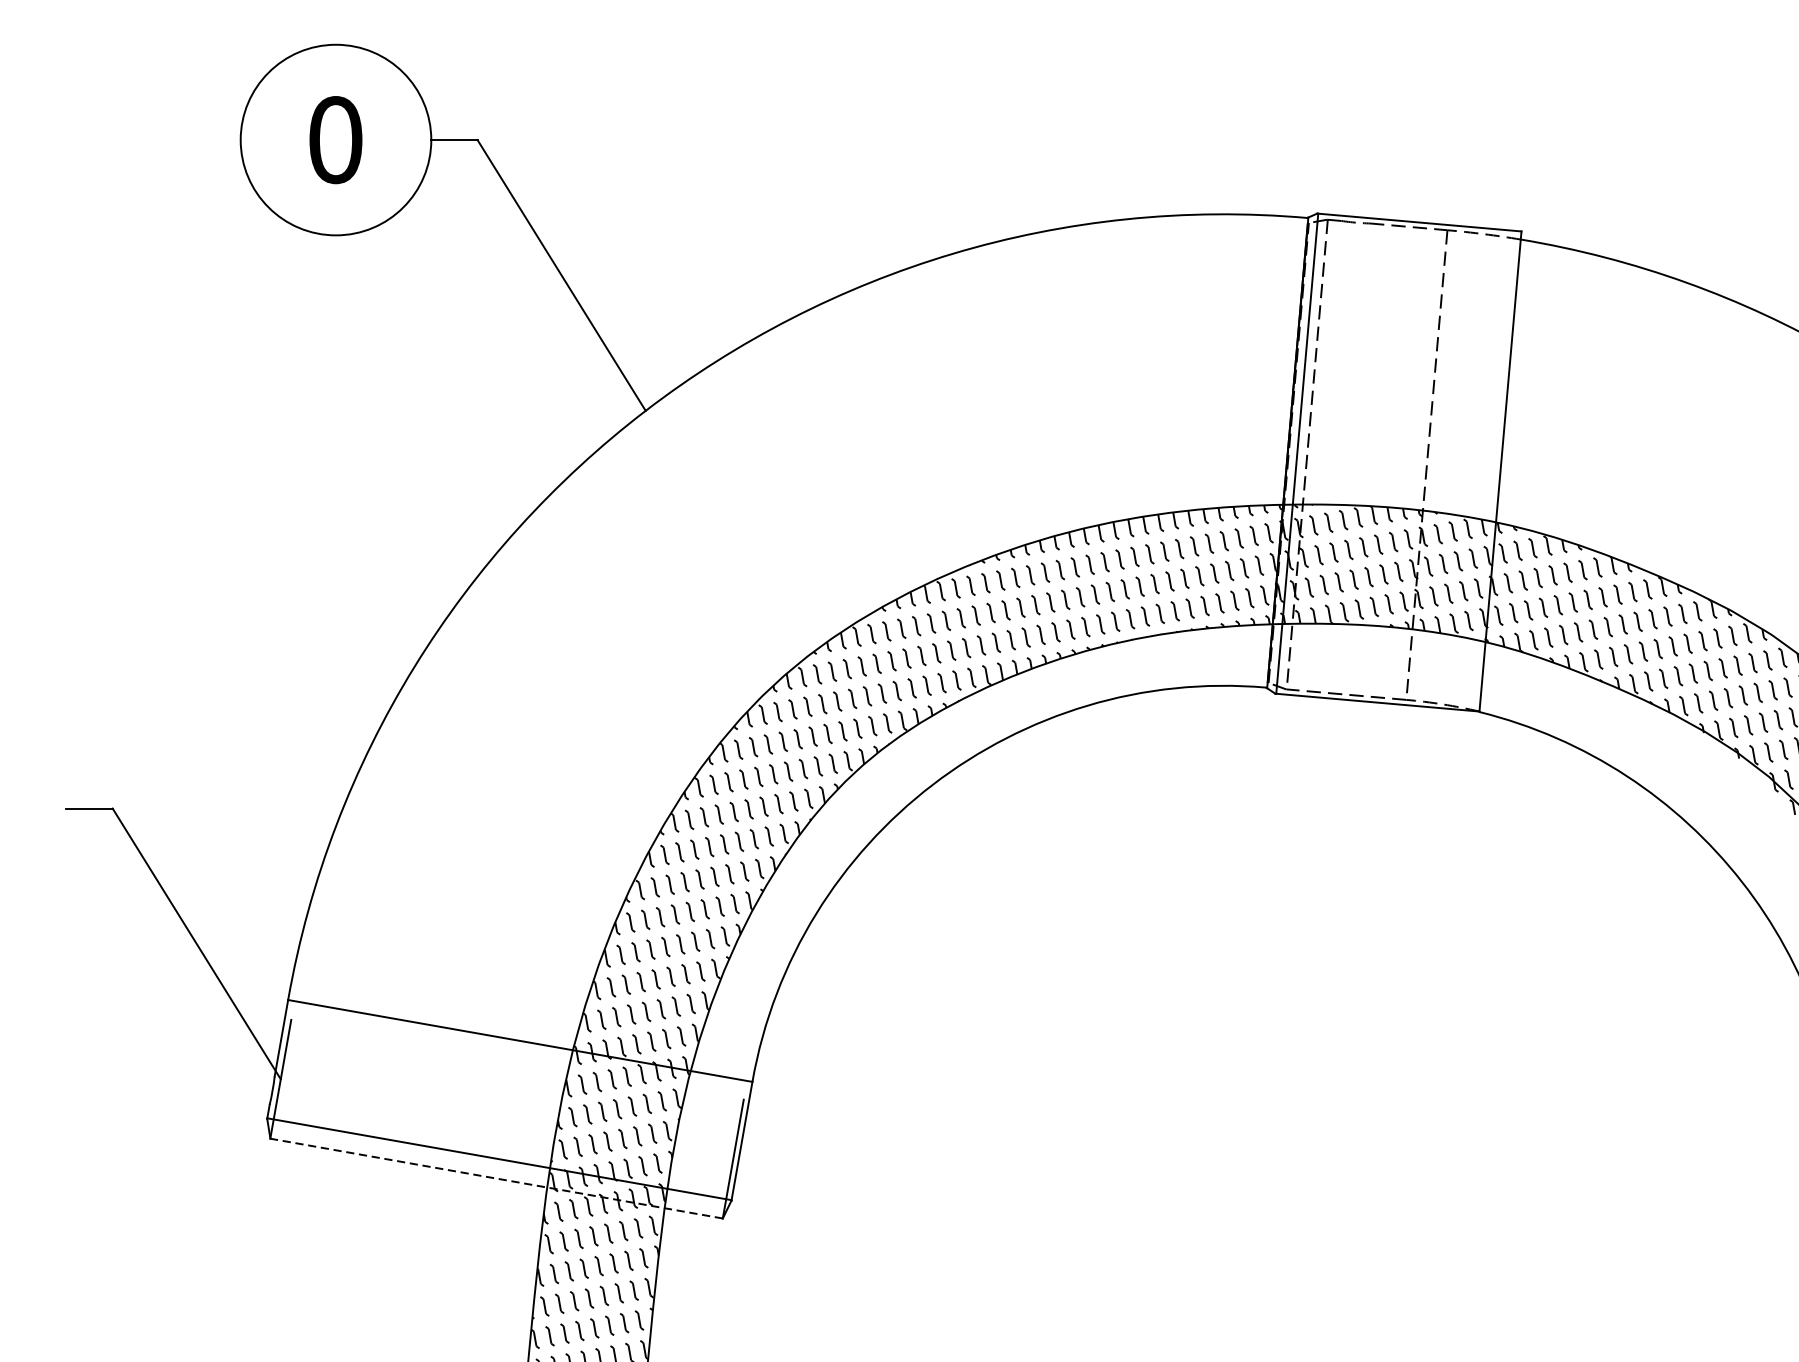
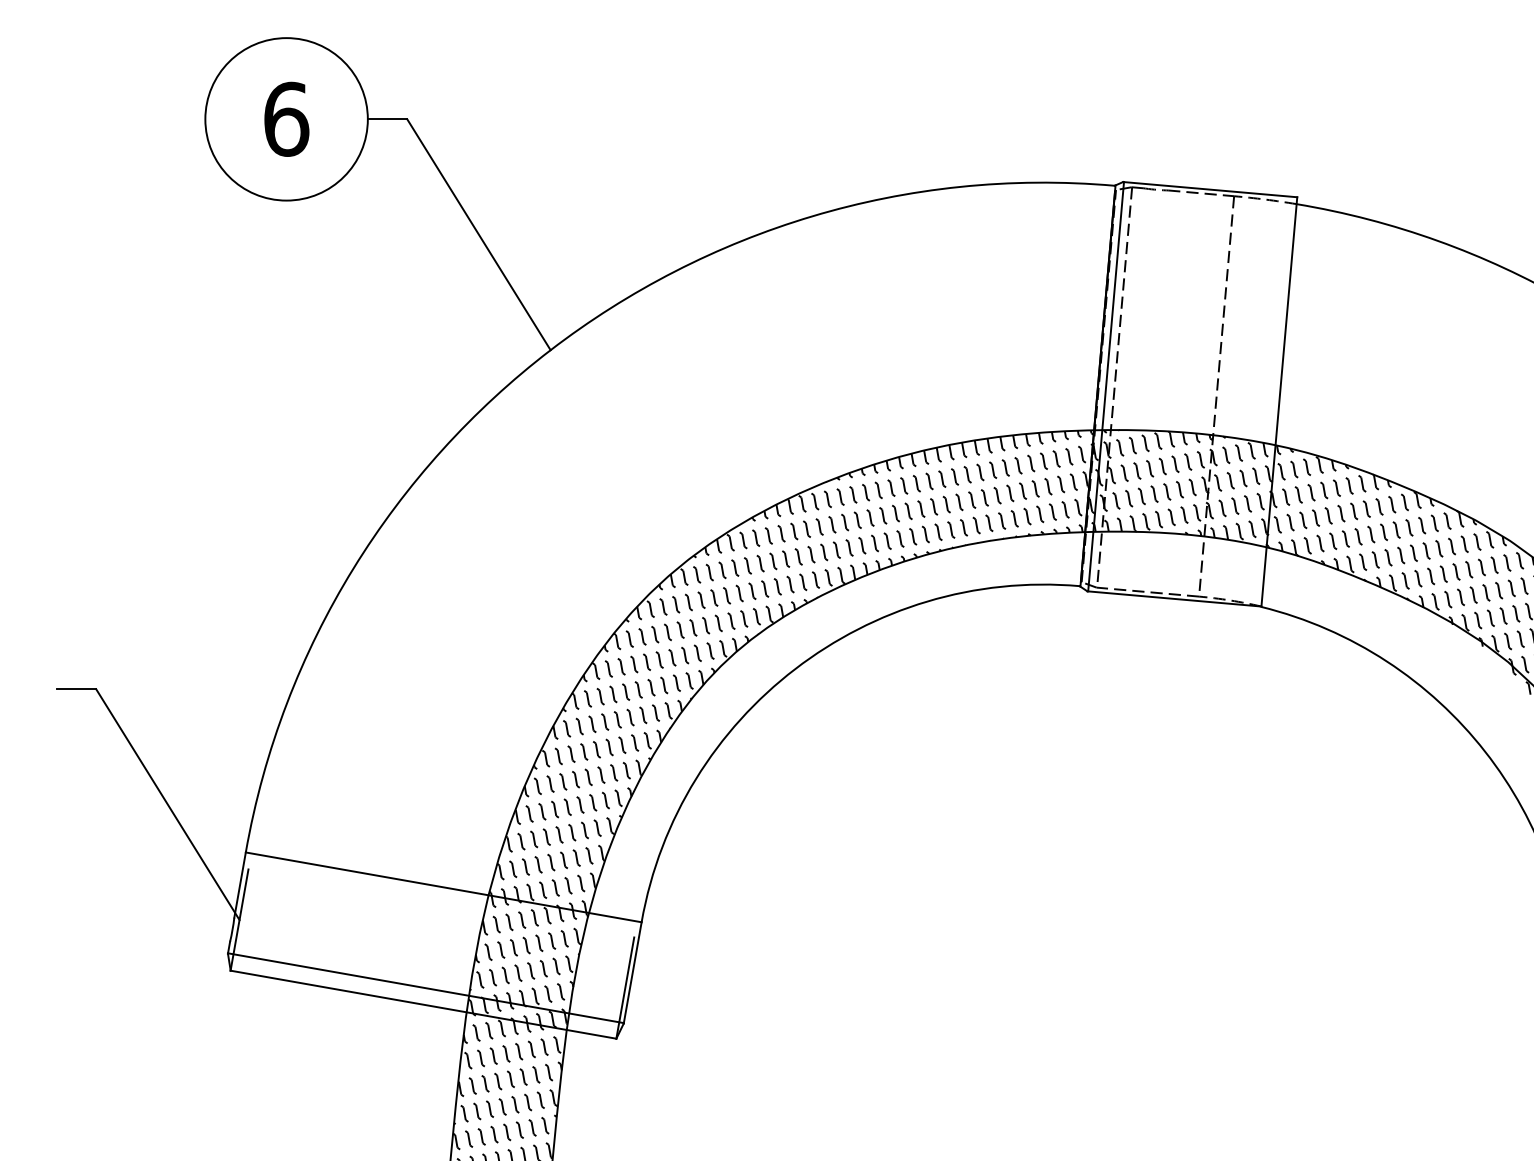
text: (335, 139) -> (286, 118), 0 -> 6
line: (496, 1178) -> (423, 1004), dashed -> solid

